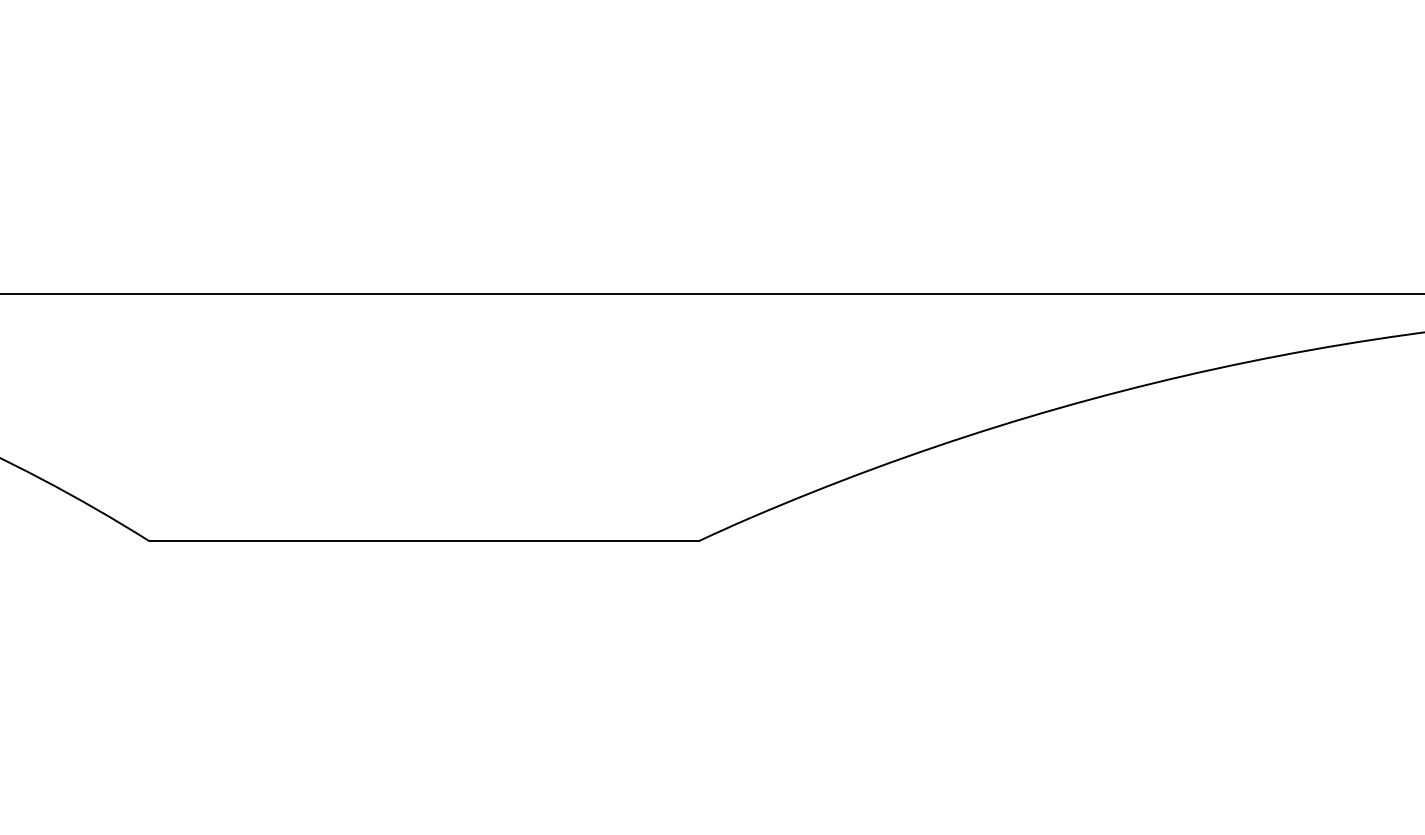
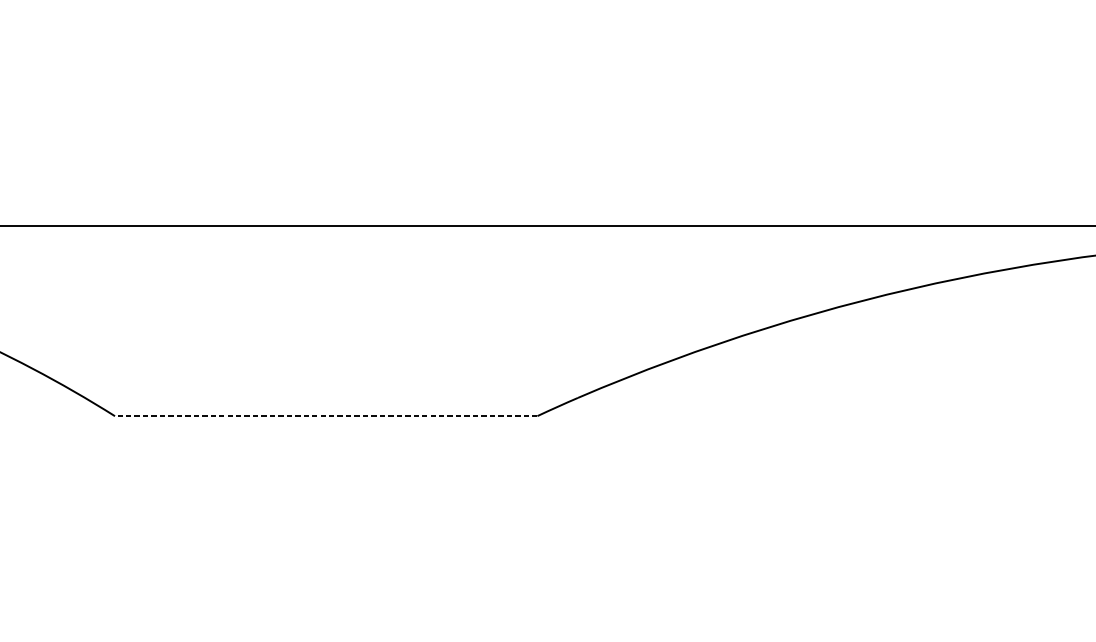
line: (424, 541) -> (326, 416), solid -> dashed

